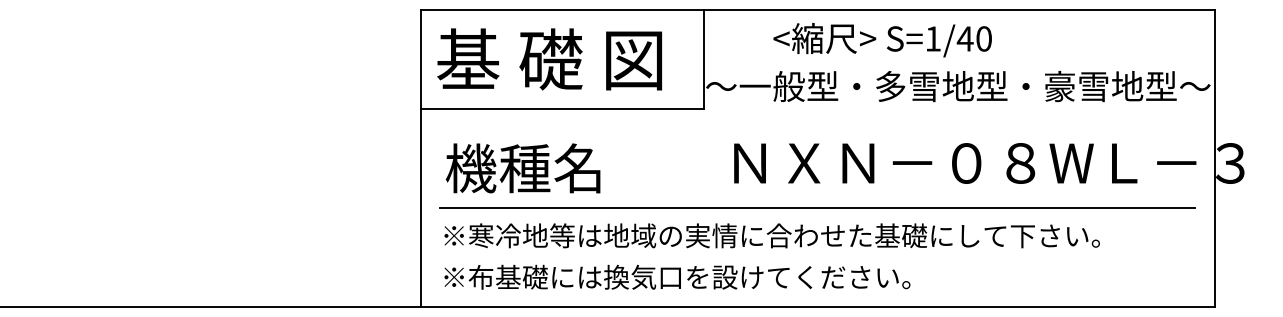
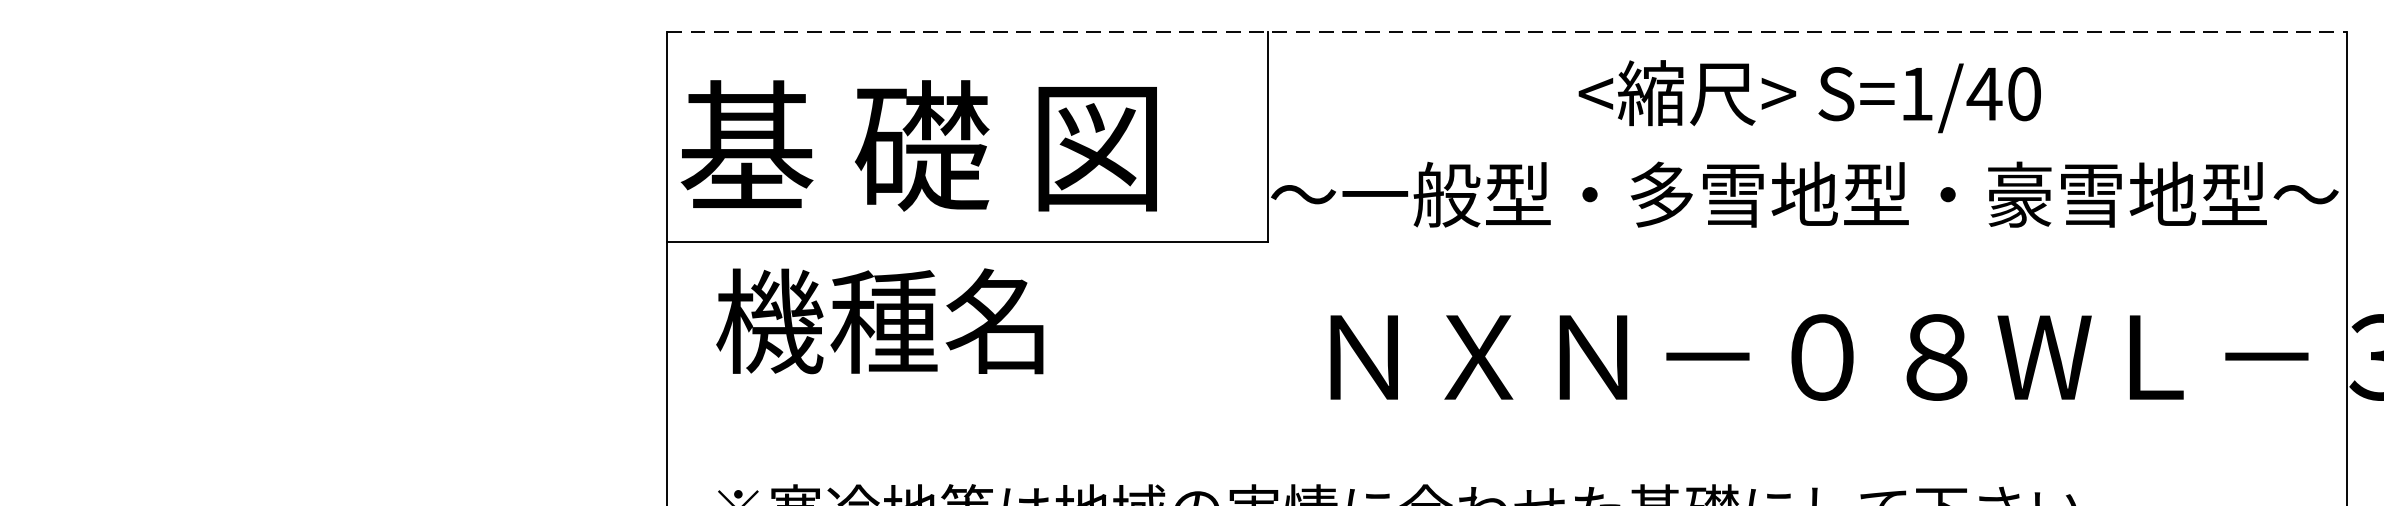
line: (818, 9) -> (1509, 31), solid -> dashed
text: (882, 40) -> (1809, 97), moved
text: (549, 59) -> (918, 145), moved
text: (522, 168) -> (878, 321), moved
line: (817, 208) -> (1506, 452), removed

